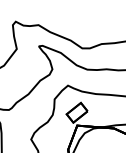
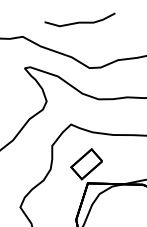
curve: (77, 16) -> (79, 21), added

